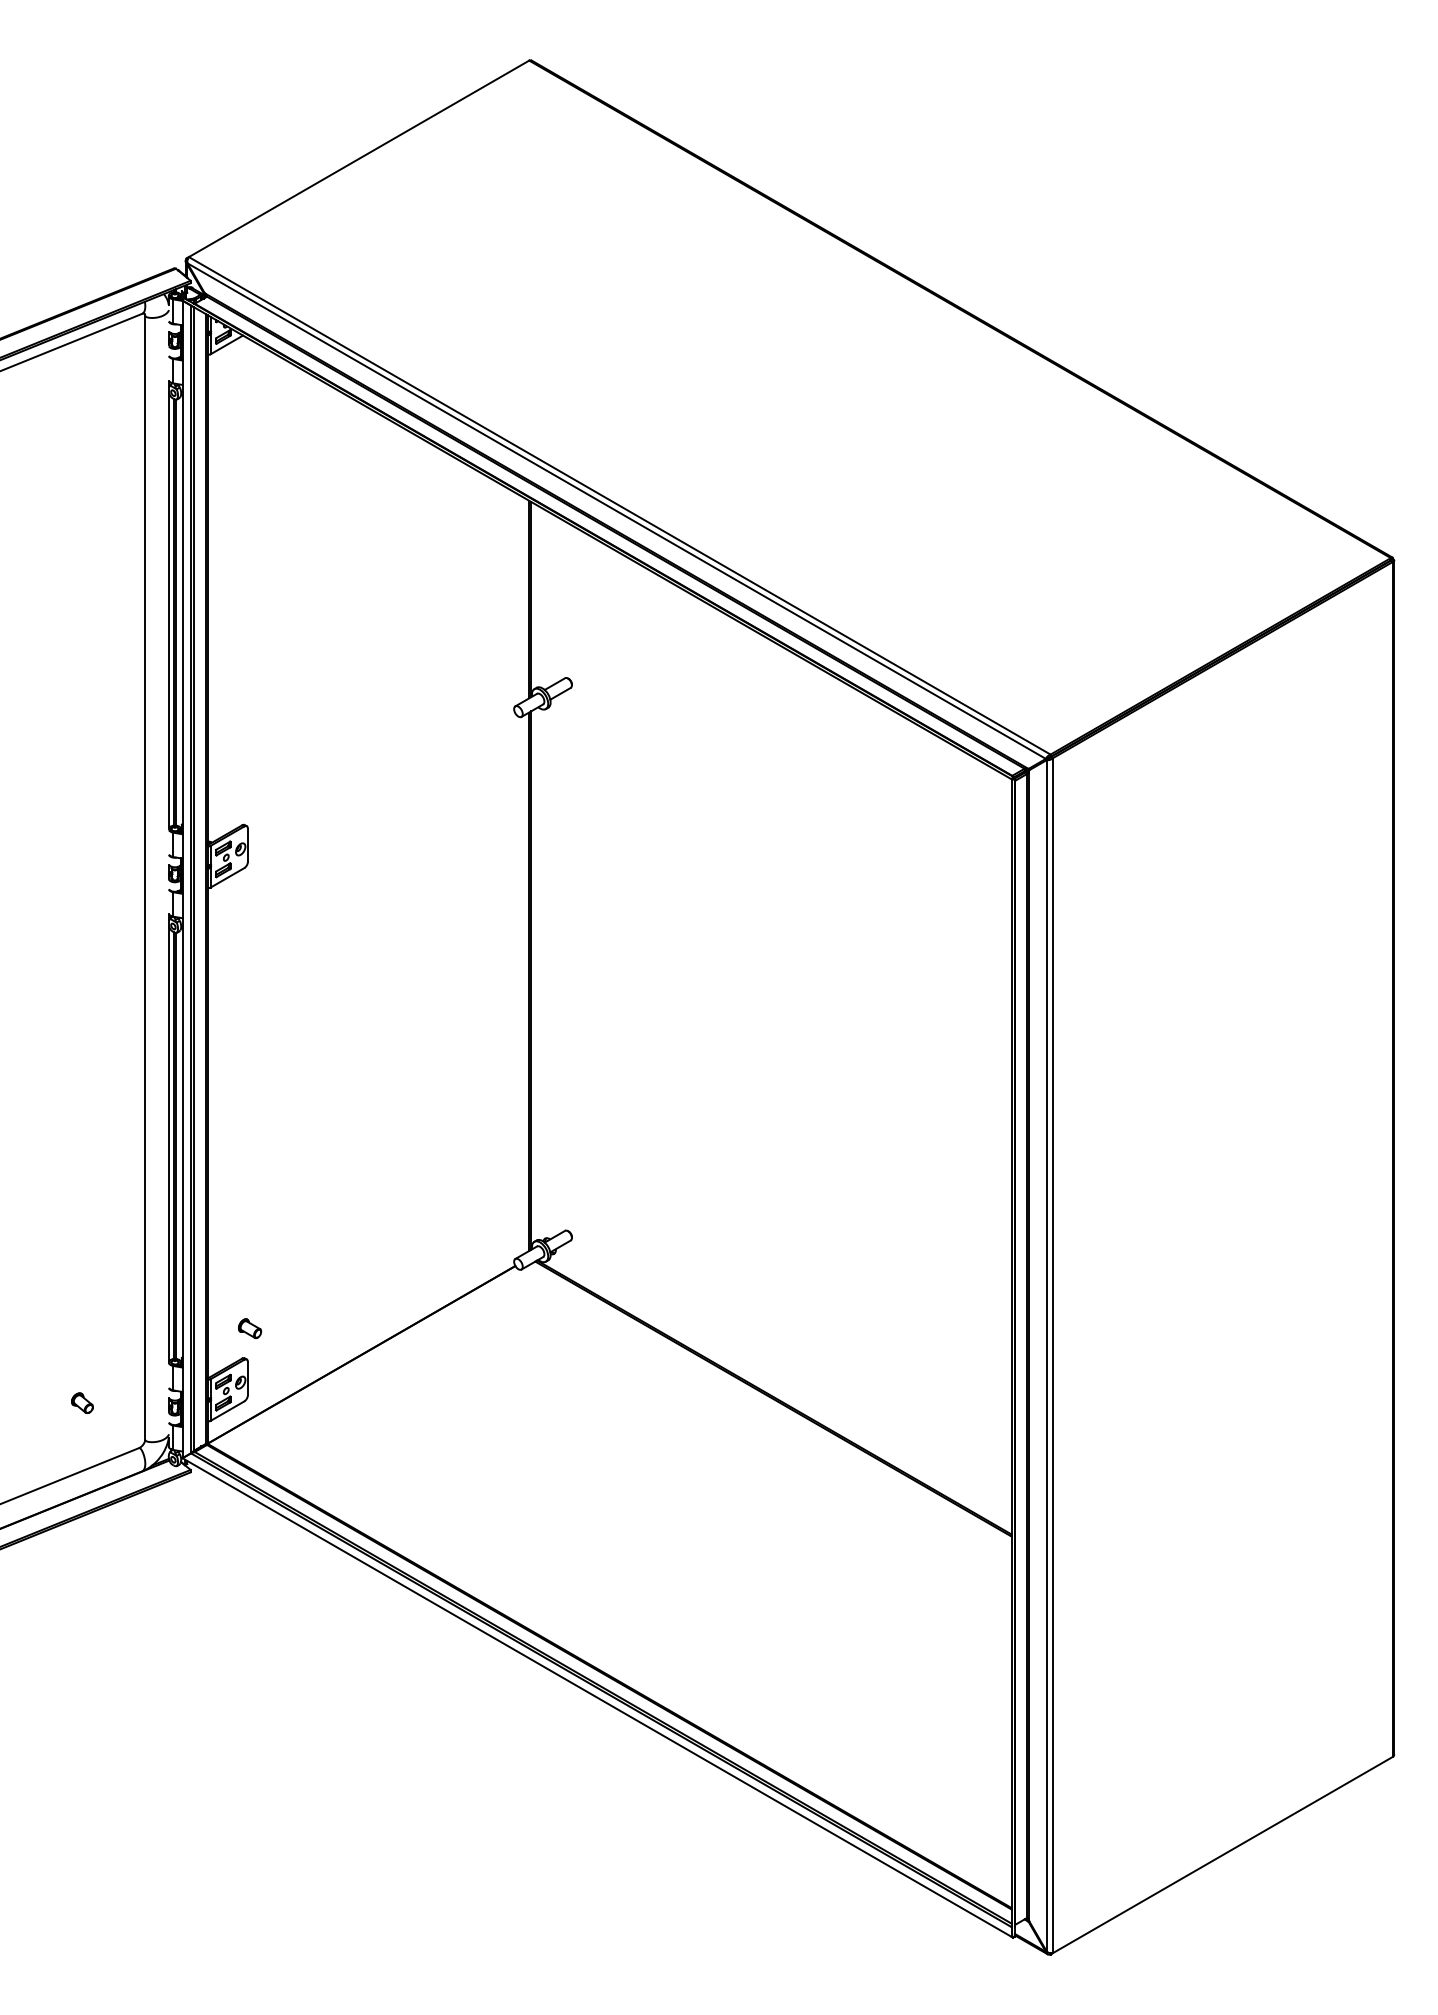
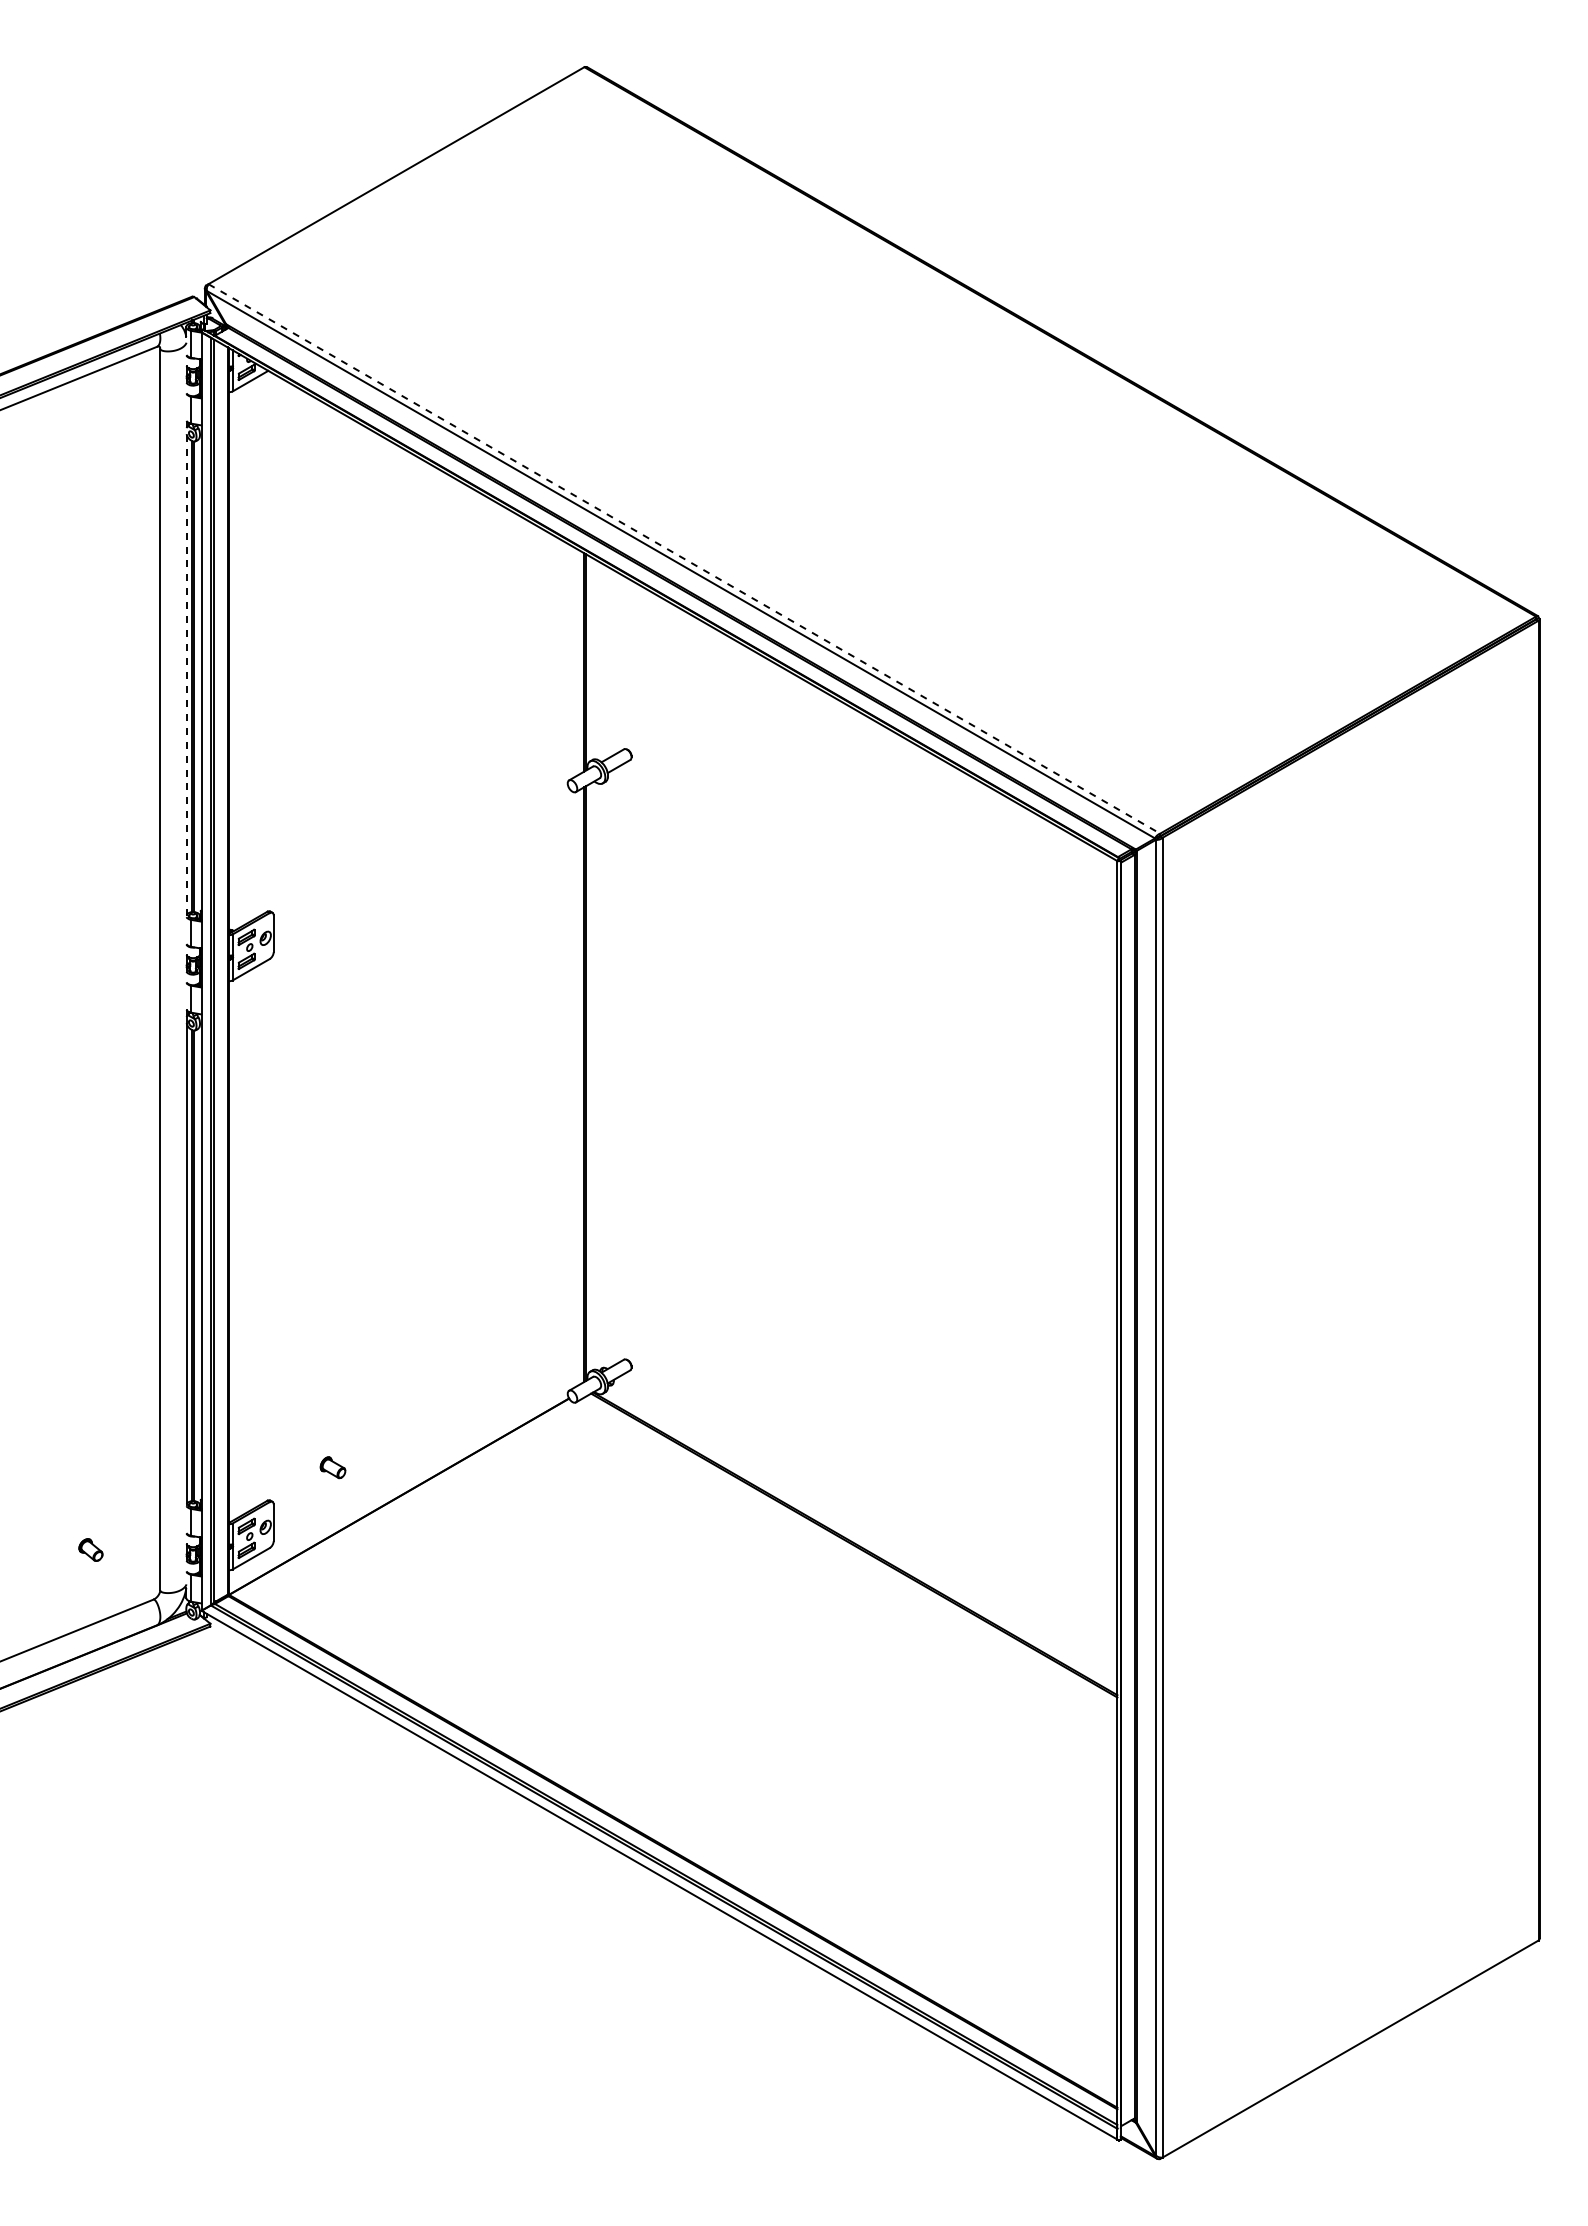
line: (619, 506) -> (684, 559), solid -> dashed
line: (168, 605) -> (186, 668), solid -> dashed
part: (249, 1328) -> (332, 1467), moved

